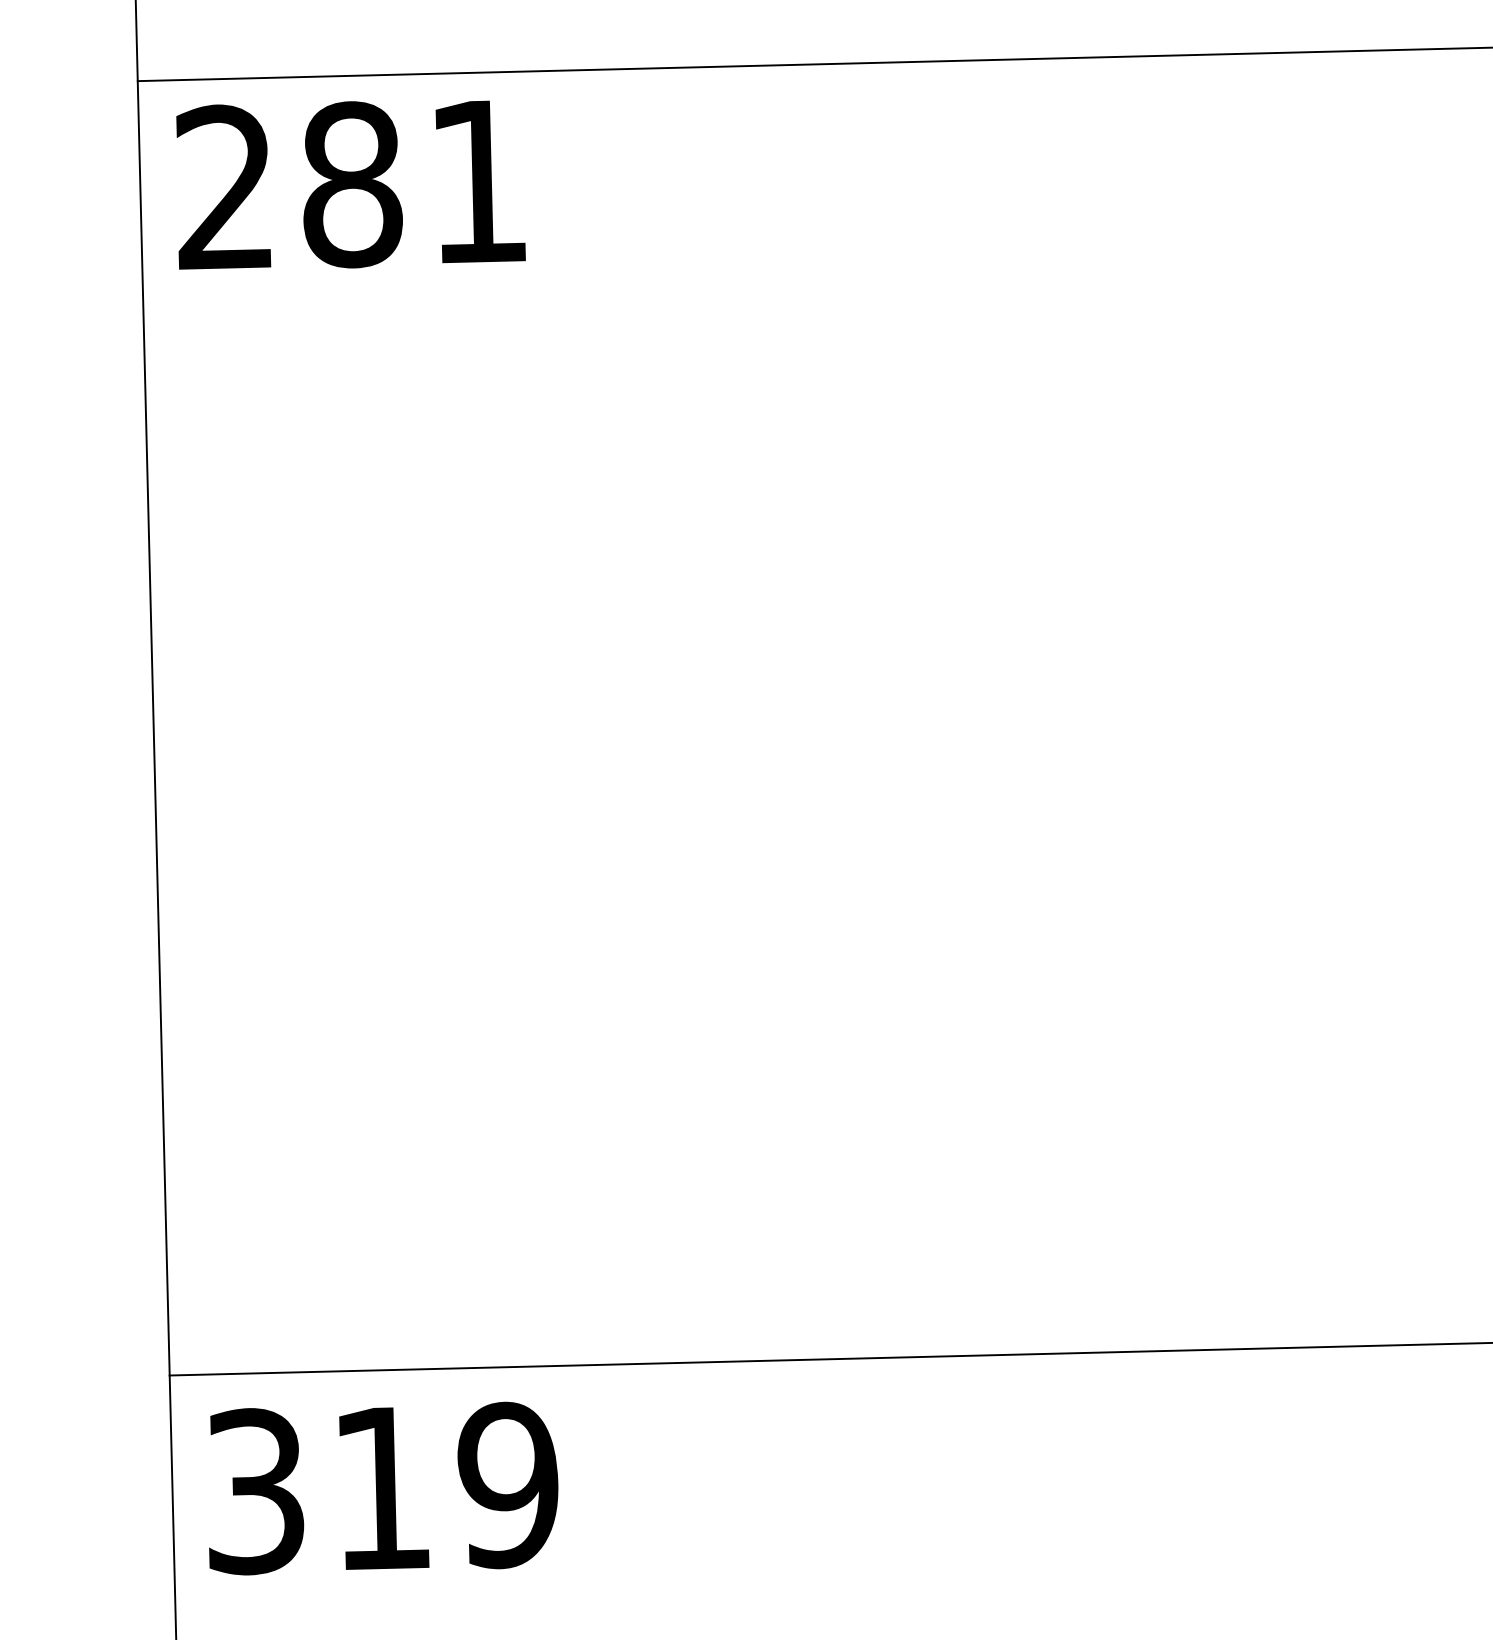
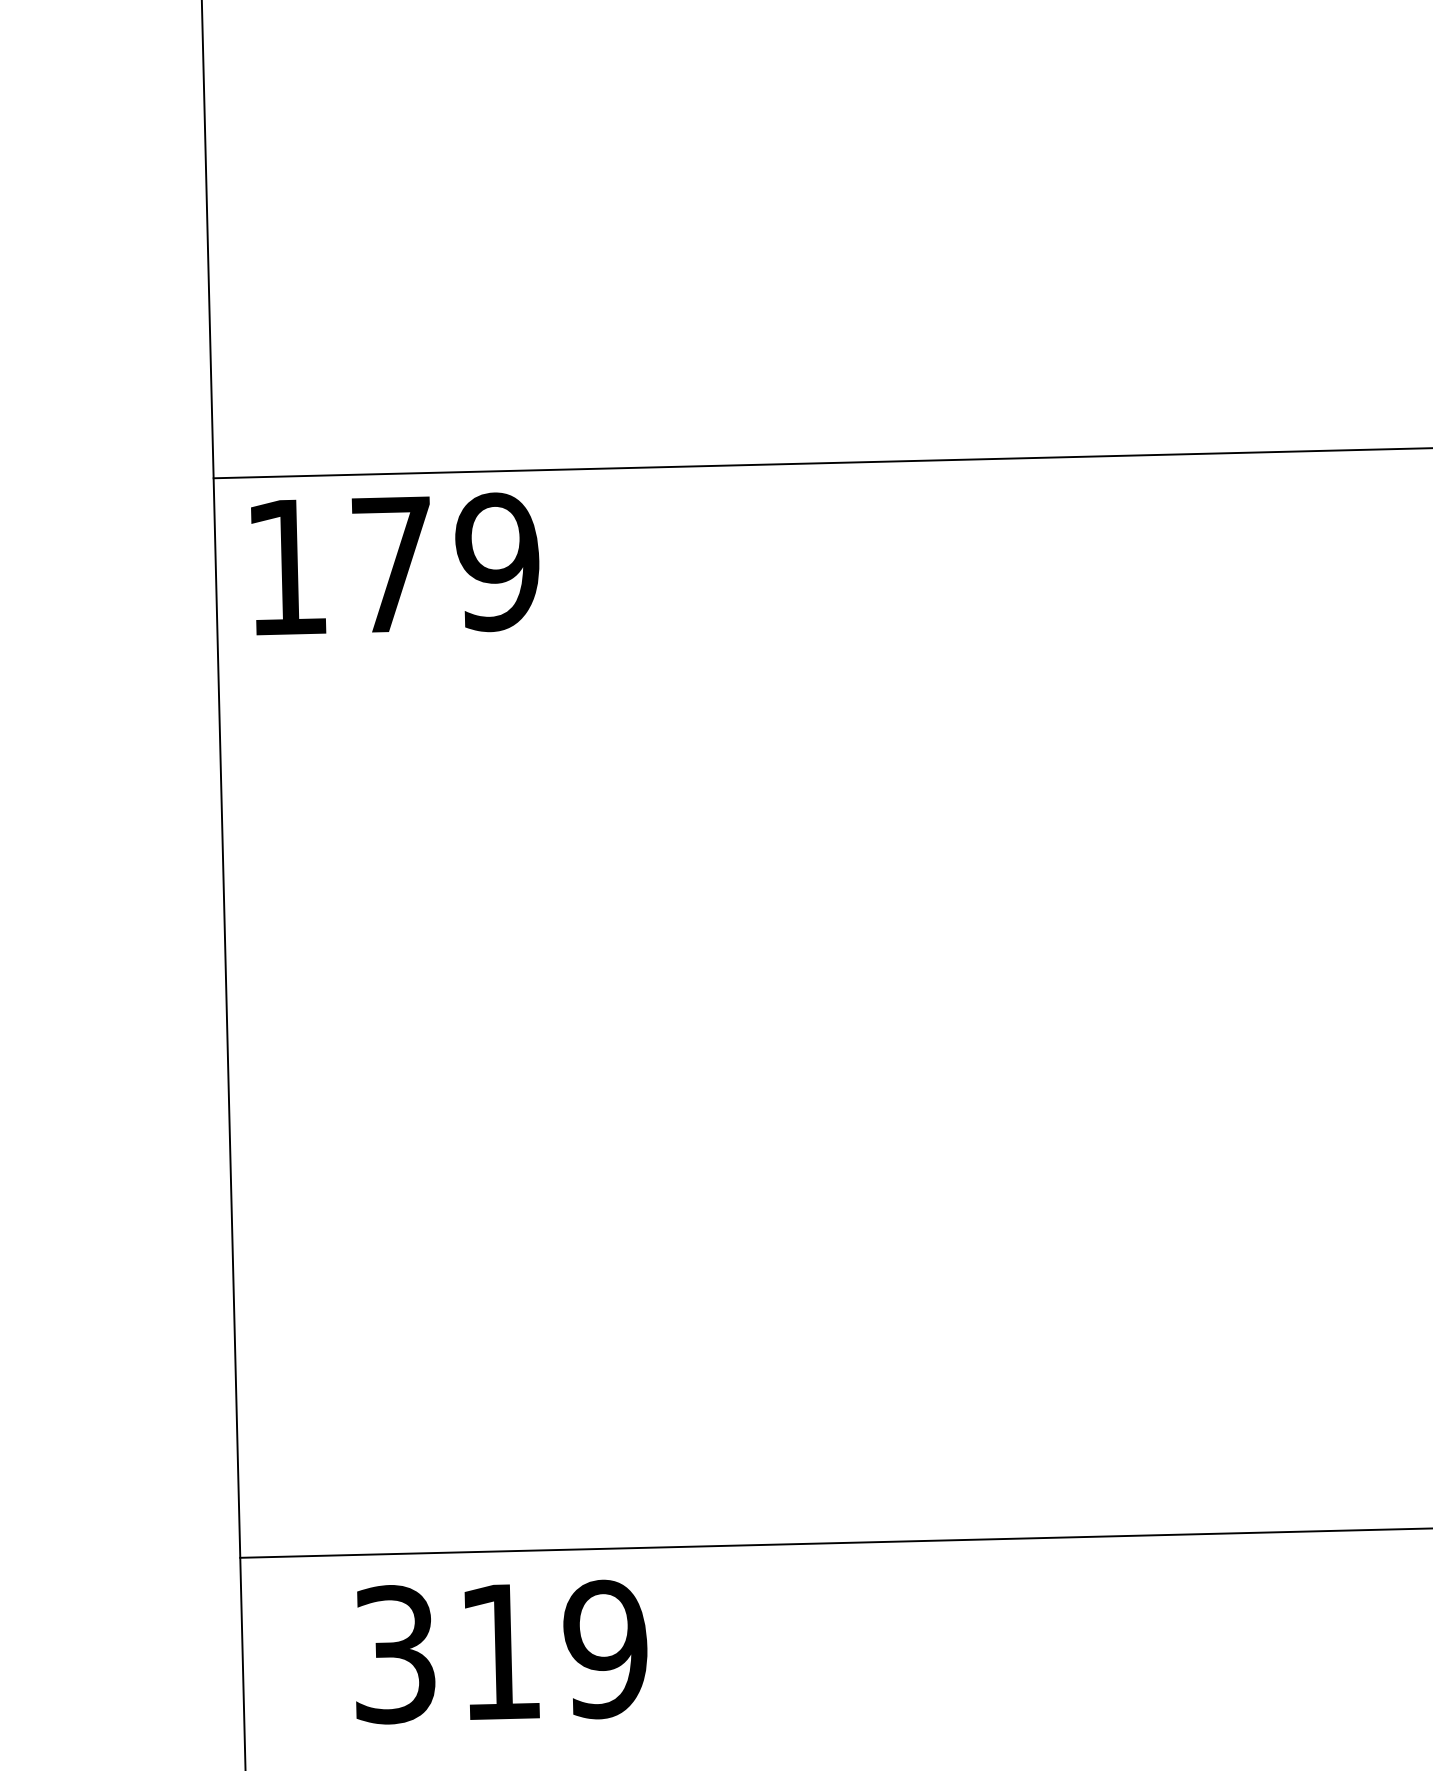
text: (352, 183) -> (392, 563), 281 -> 179
text: (383, 1487) -> (501, 1651), moved

